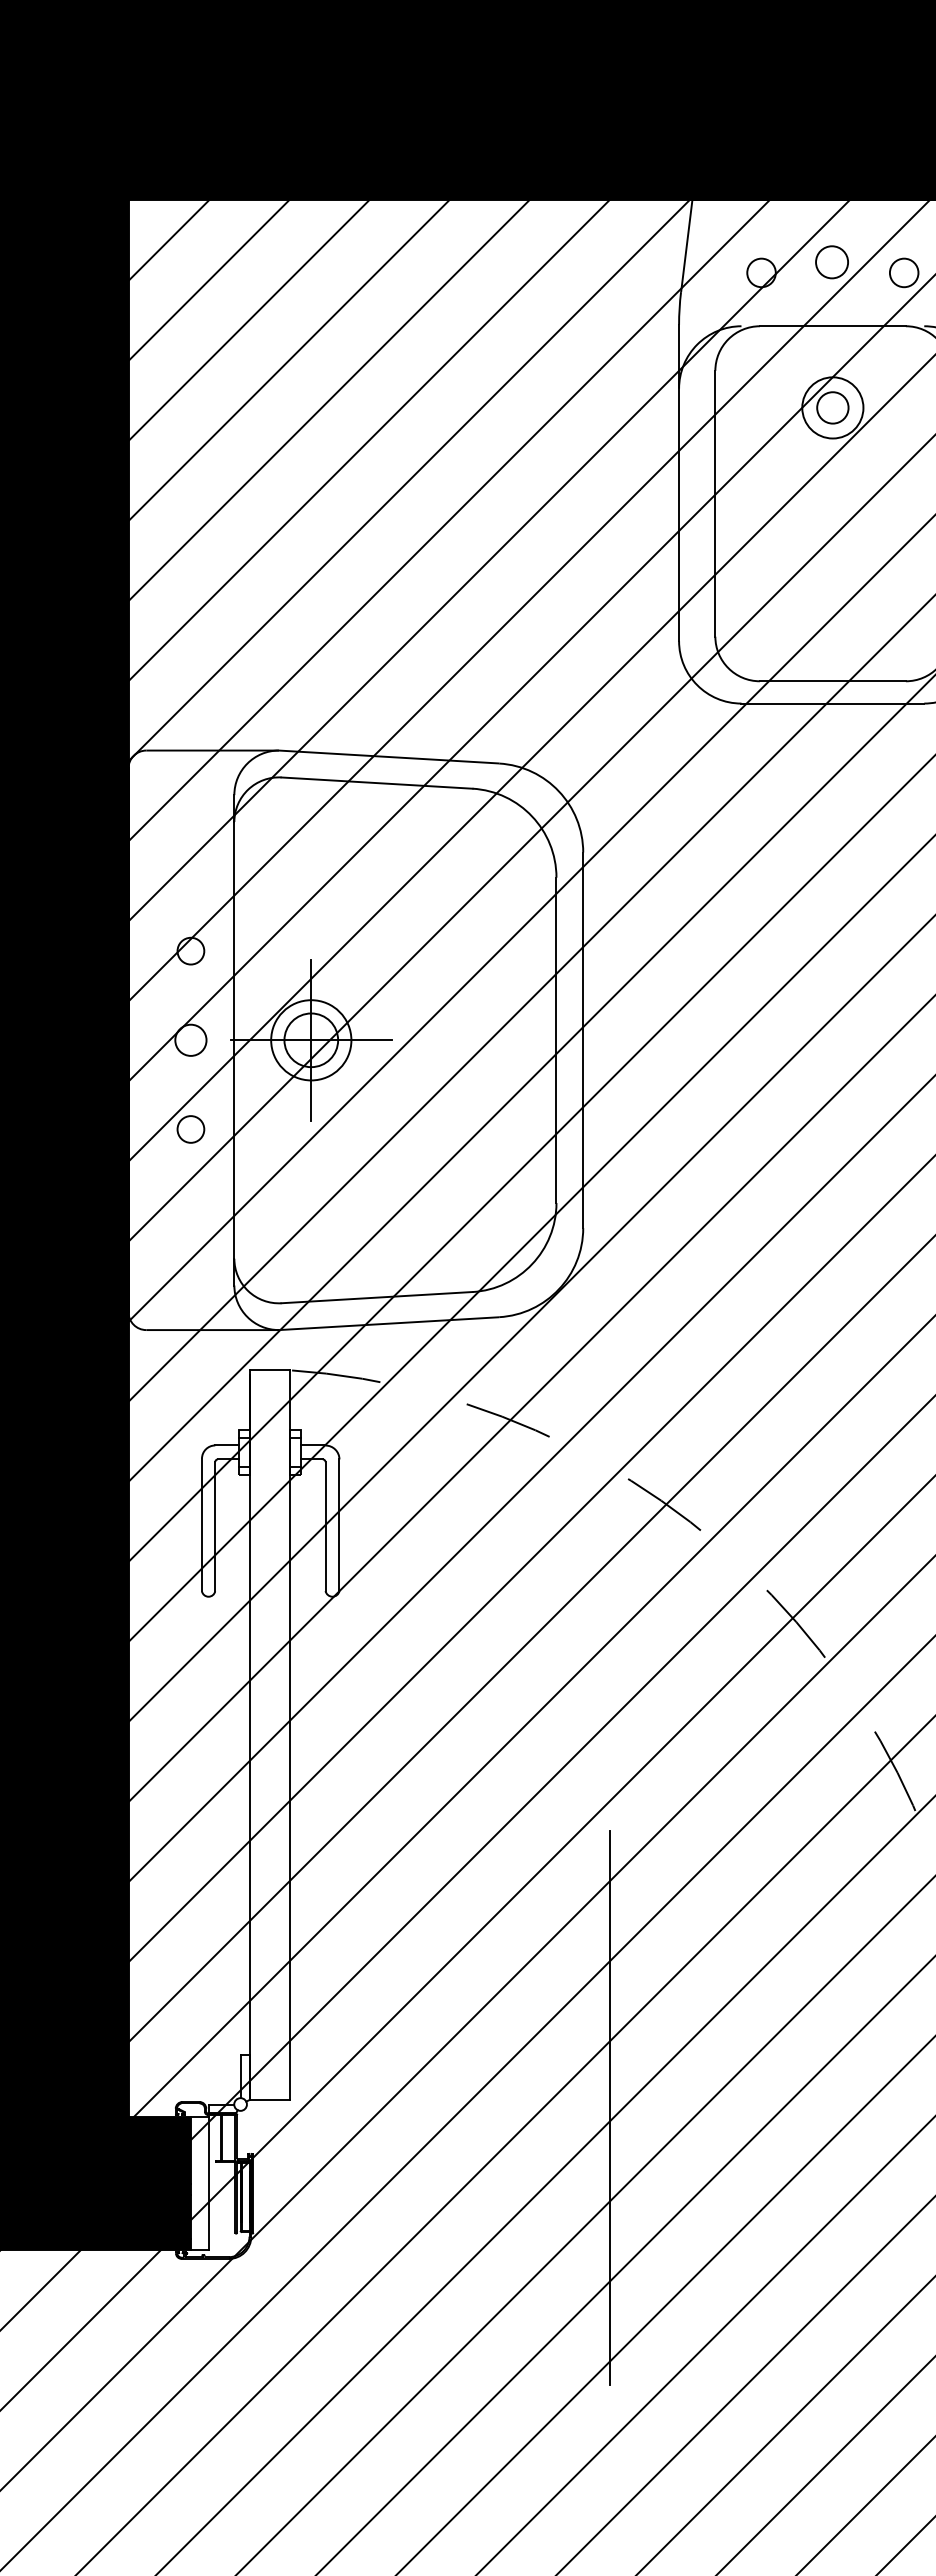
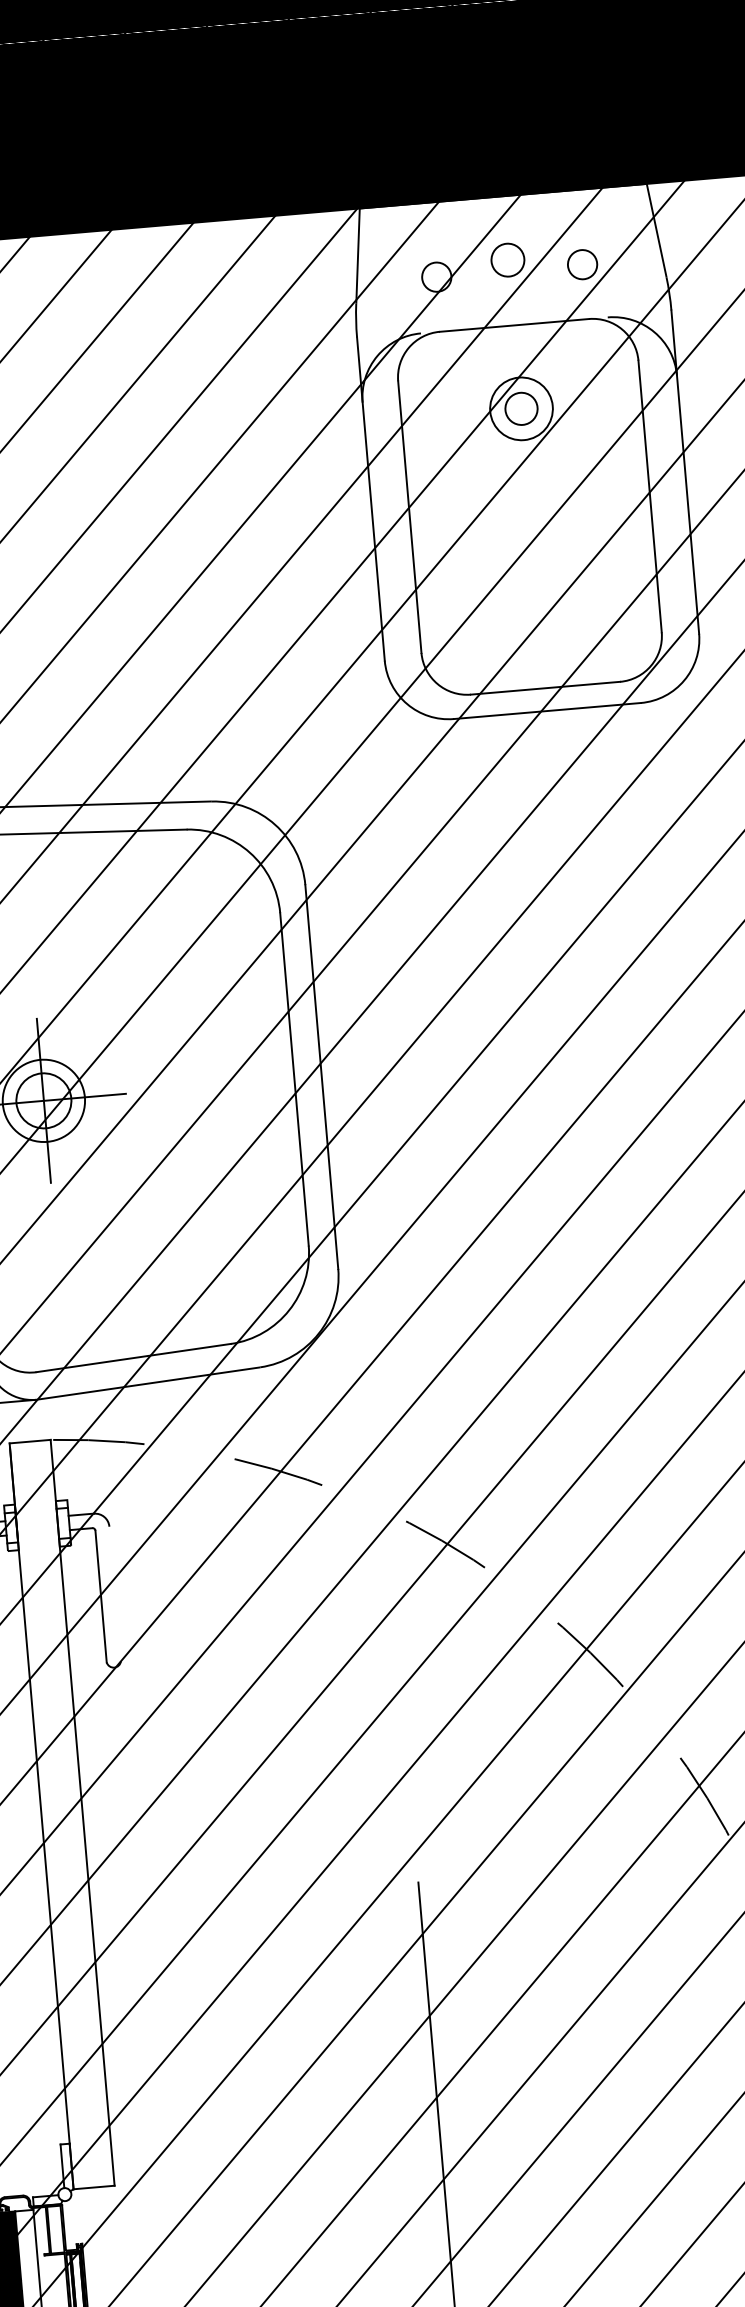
line: (339, 1525) -> (115, 1594), removed

